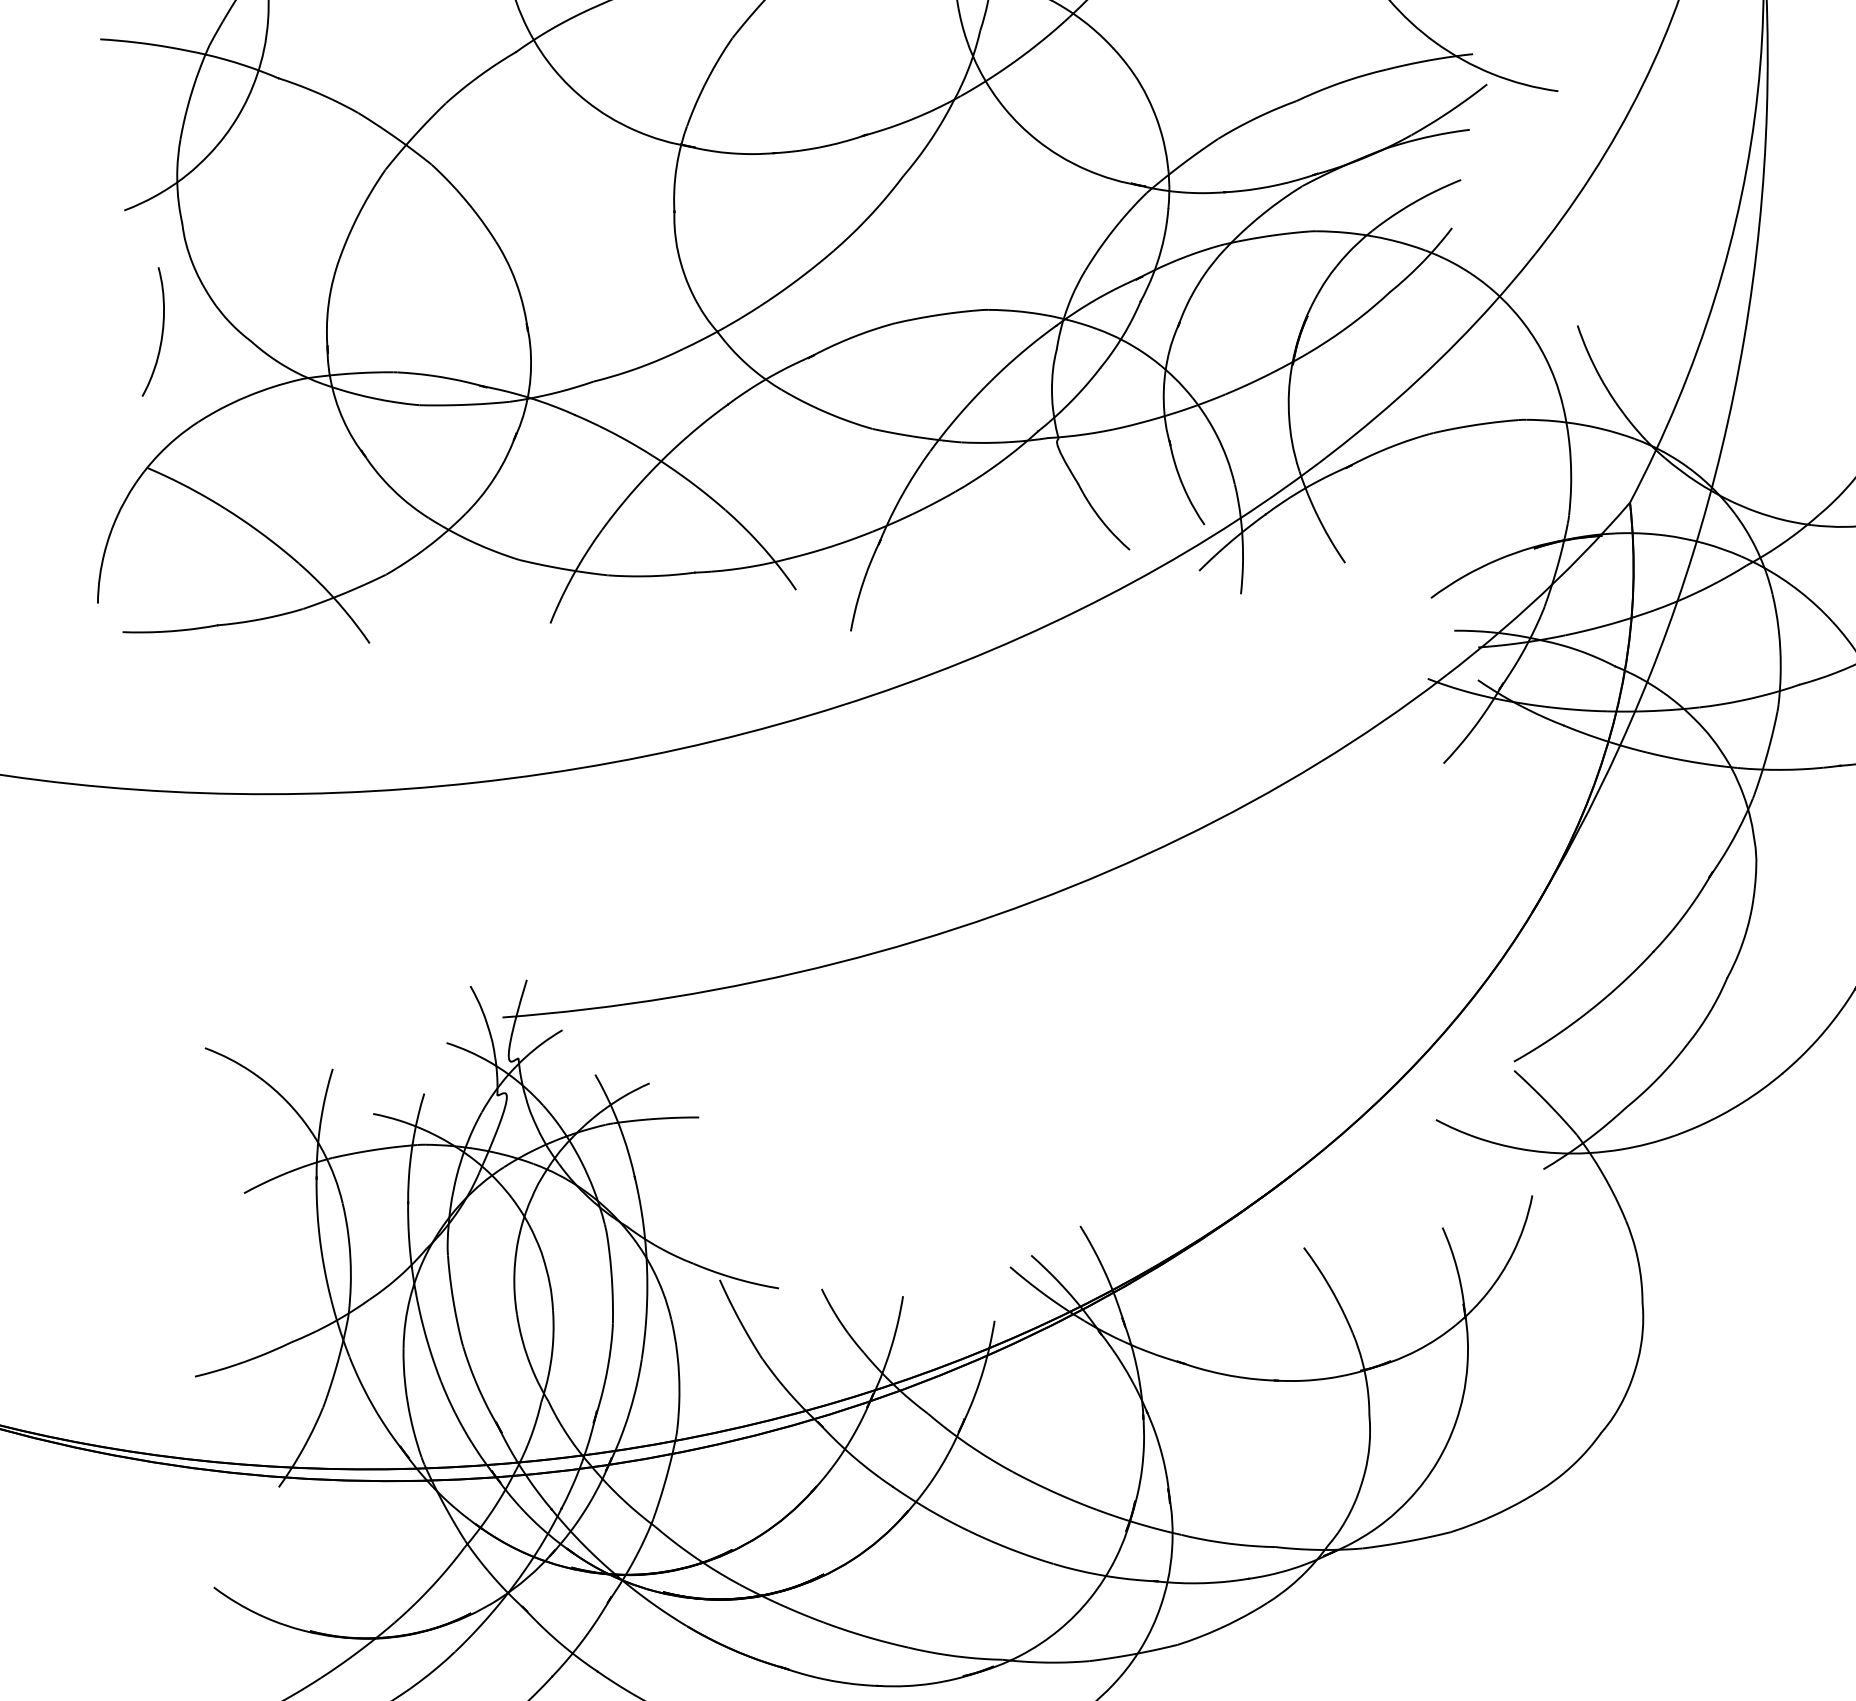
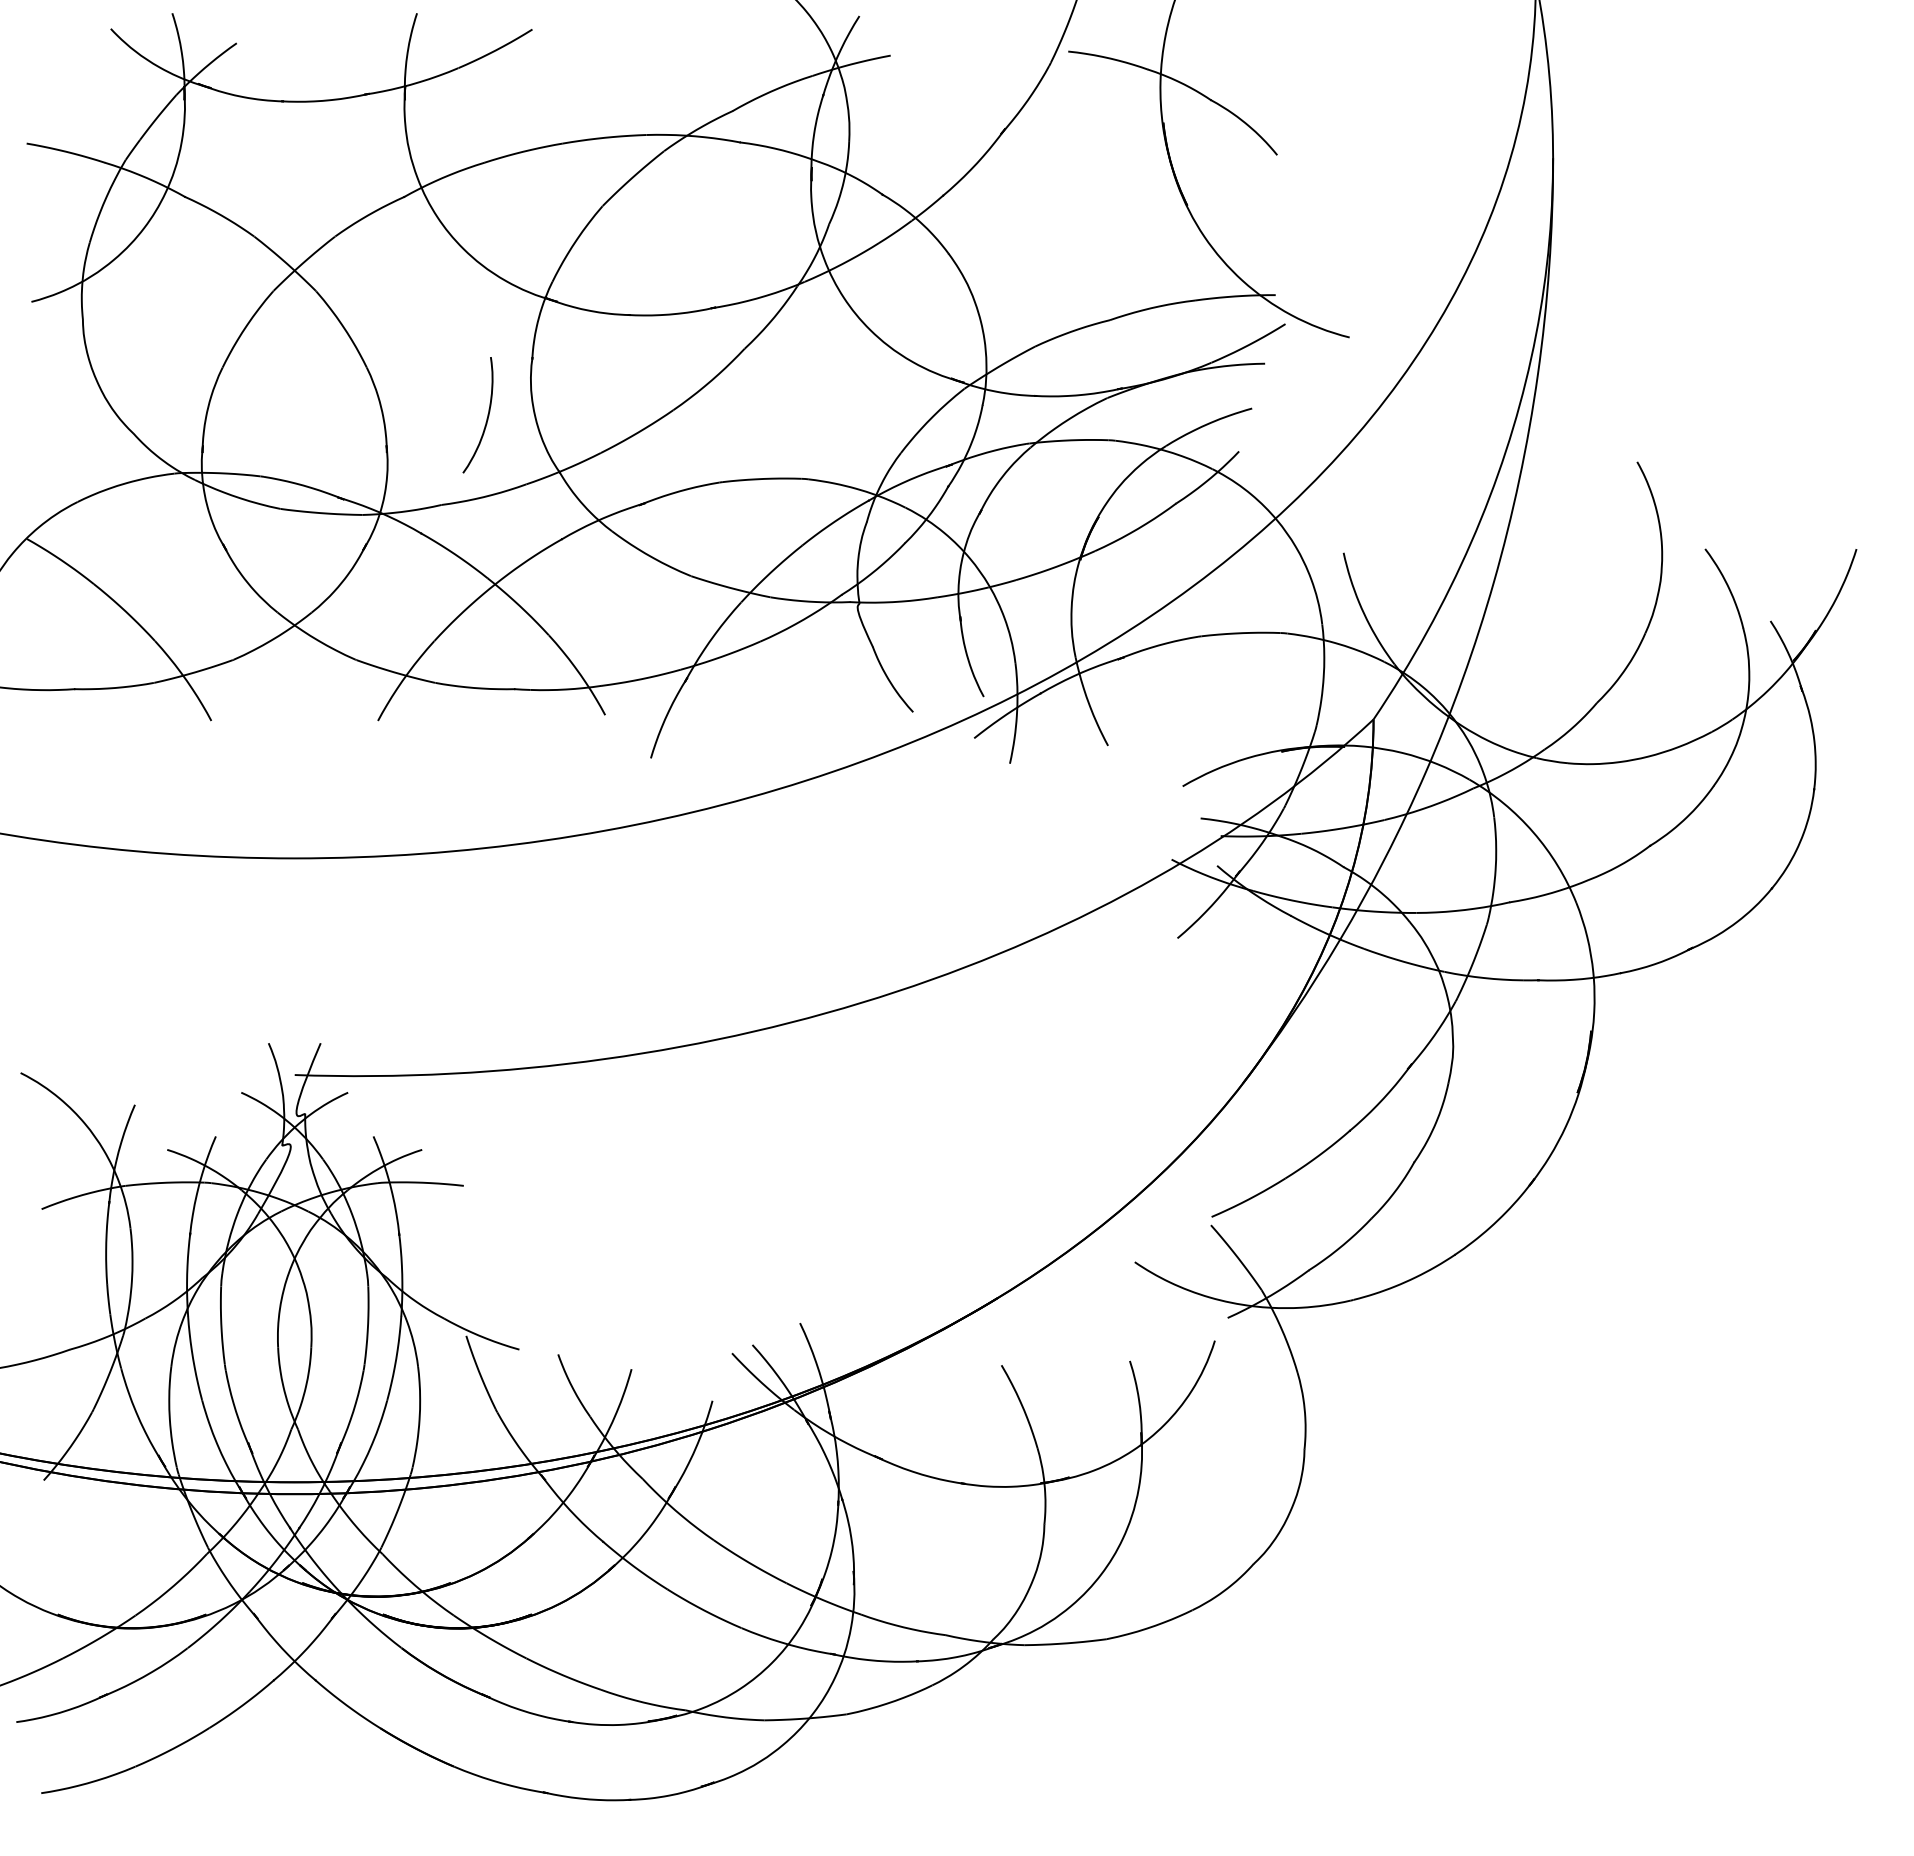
curve: (161, 334) -> (486, 418), moved

